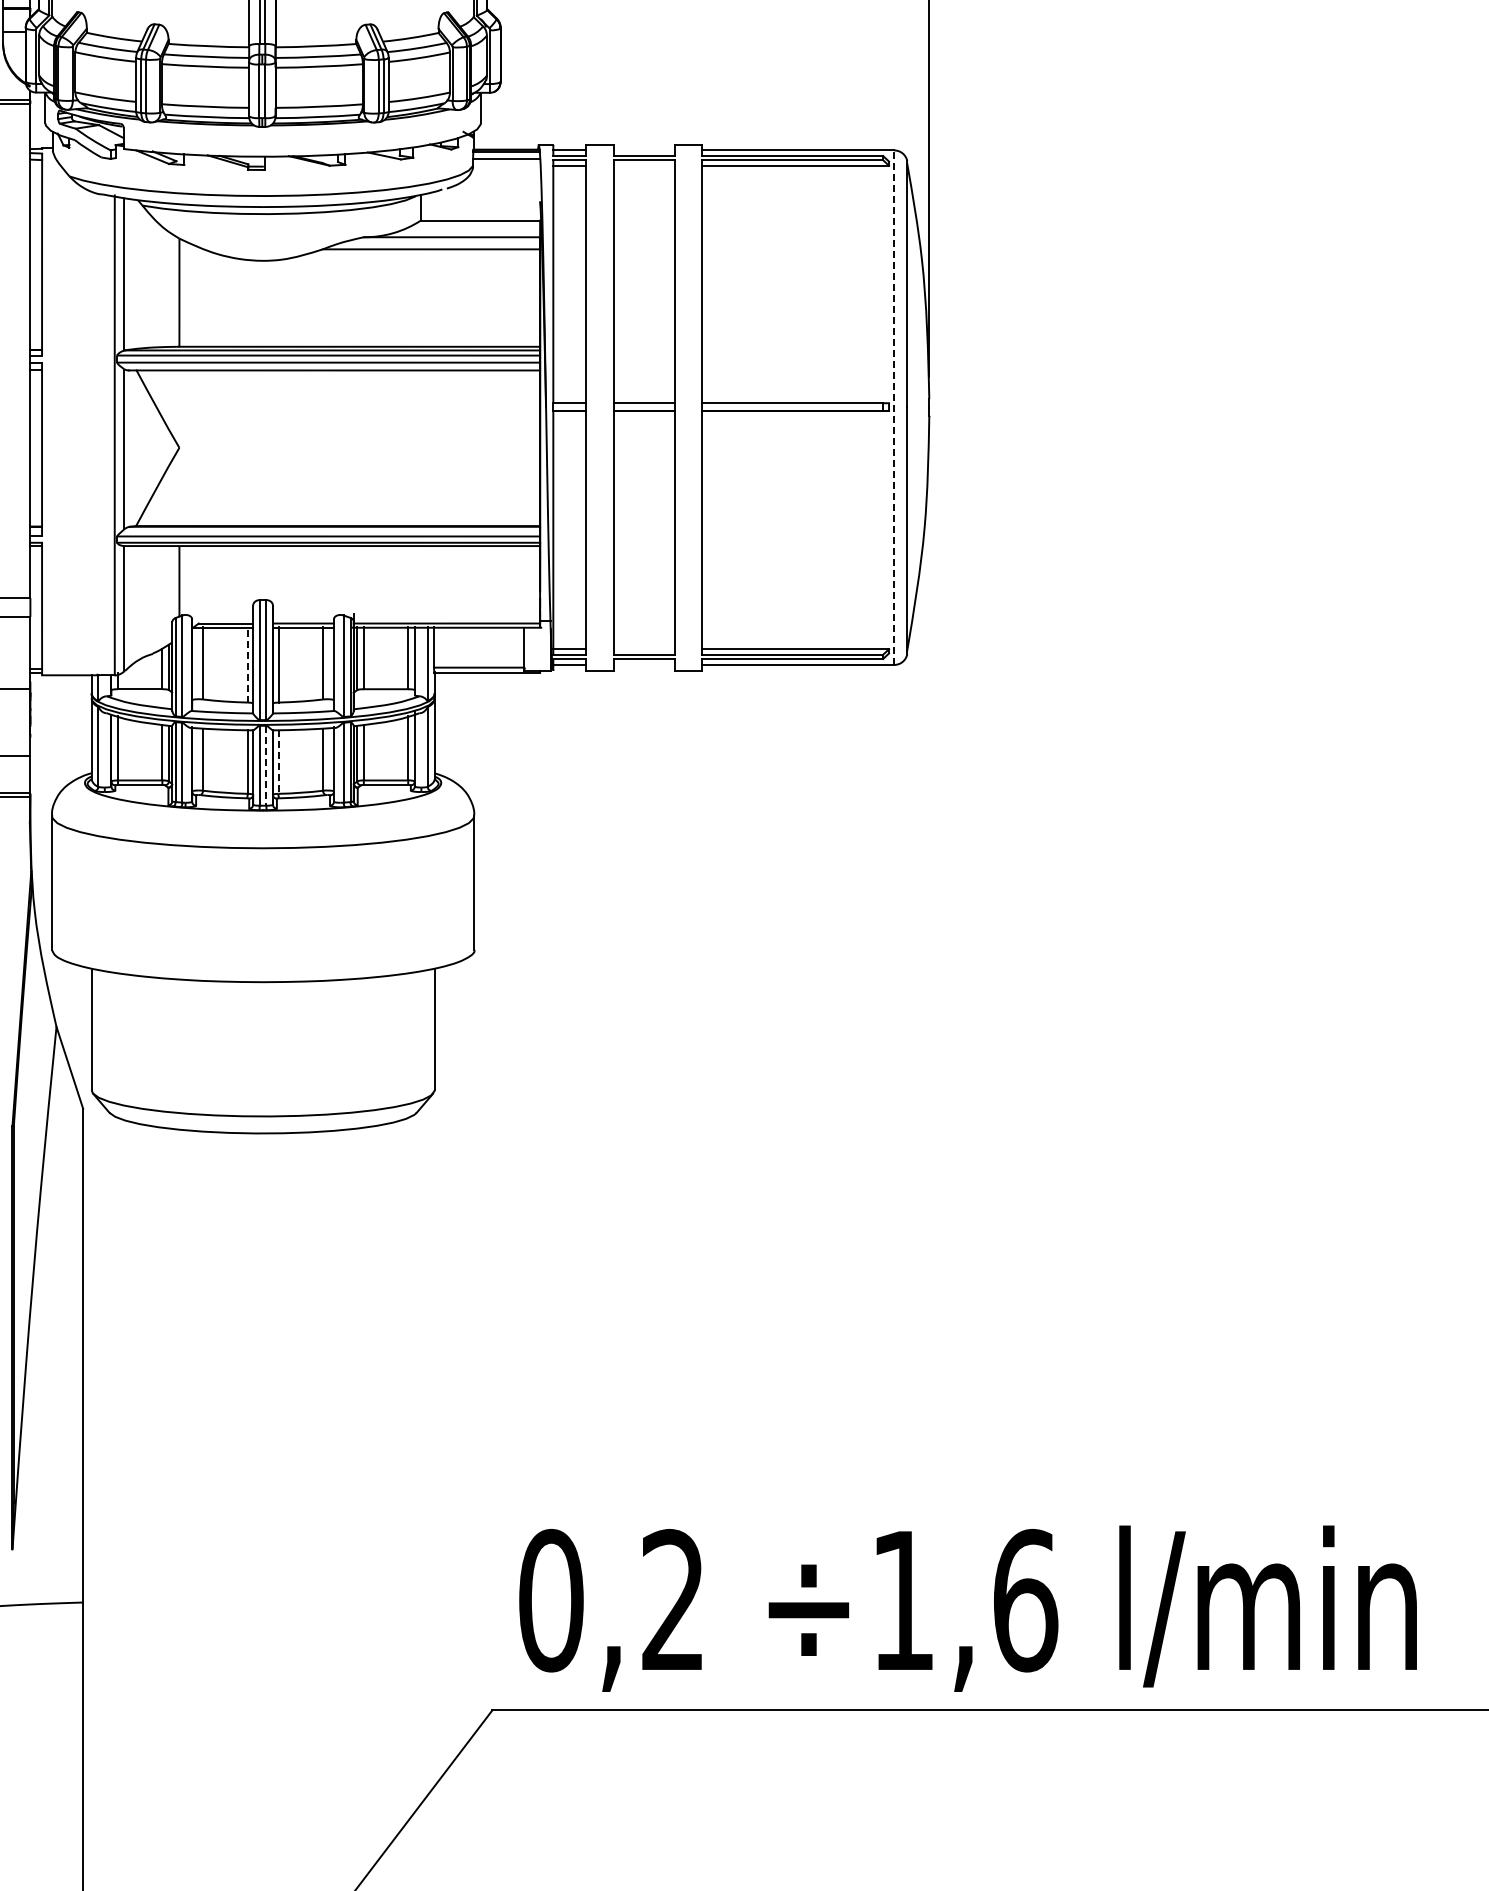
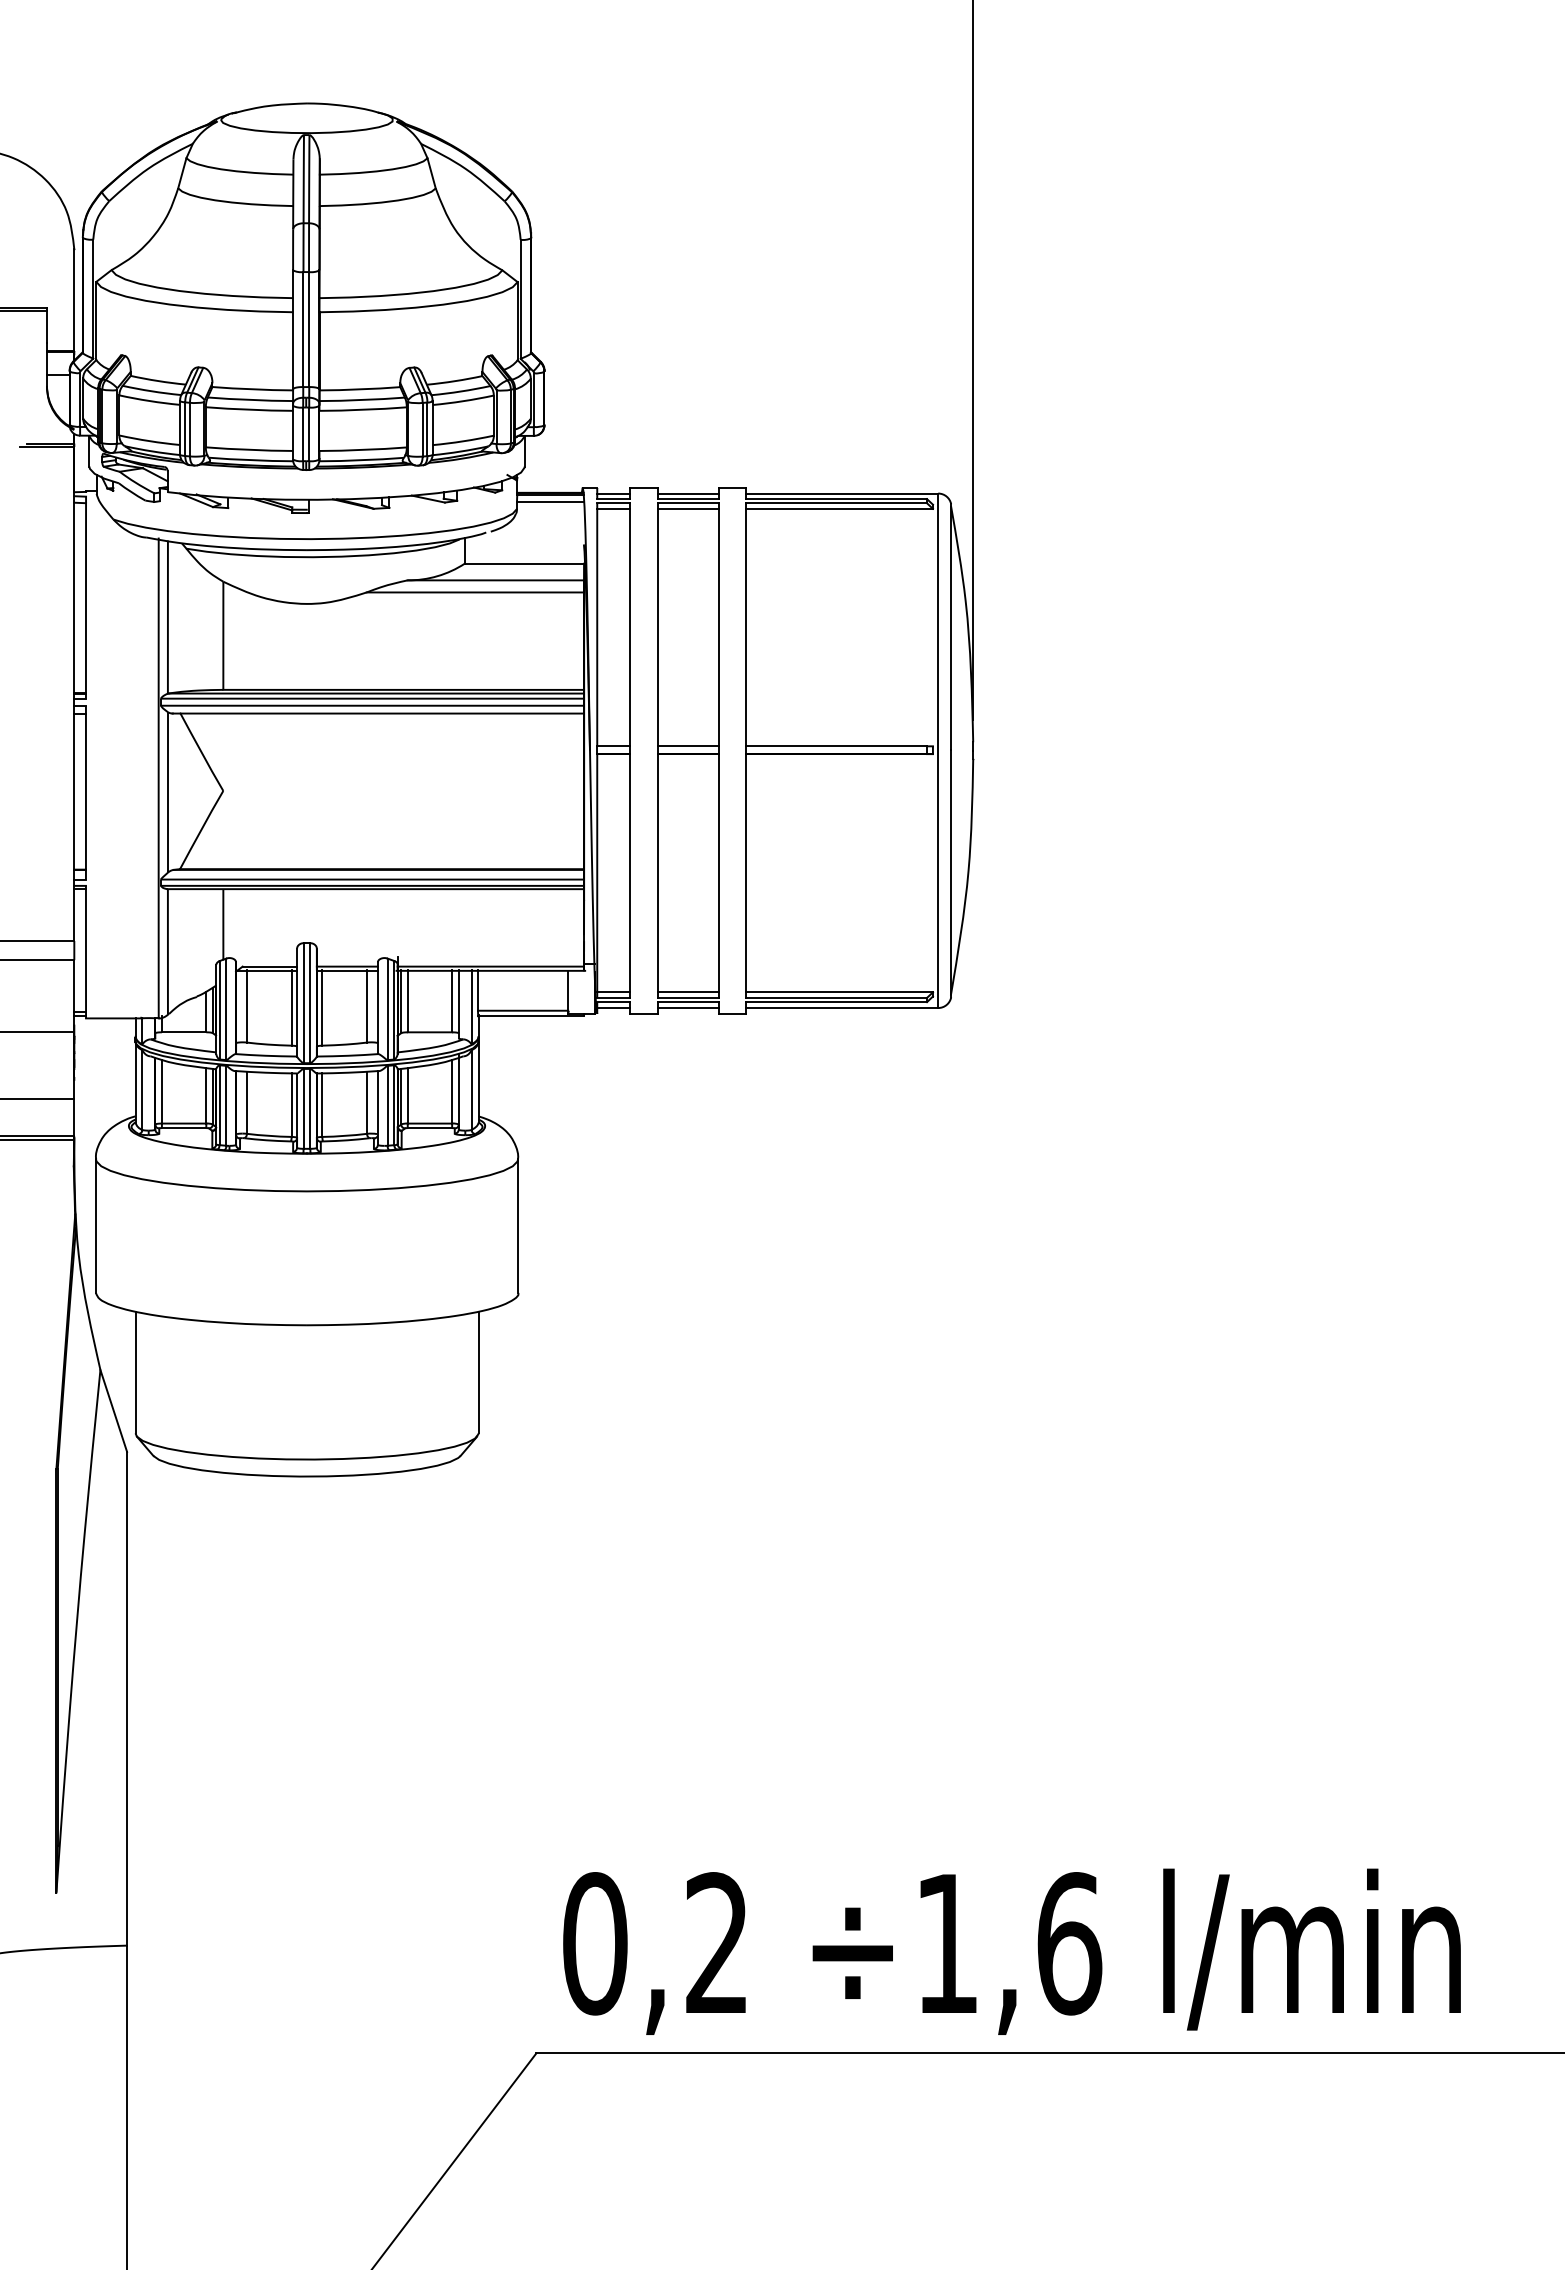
line: (643, 150) -> (687, 493), added
line: (643, 165) -> (687, 508), added
line: (894, 407) -> (938, 750), dashed -> solid
line: (643, 649) -> (687, 992), added
line: (247, 665) -> (291, 1008), dashed -> solid
line: (643, 665) -> (687, 1008), added
line: (278, 762) -> (322, 1105), dashed -> solid
line: (266, 765) -> (310, 1108), dashed -> solid

